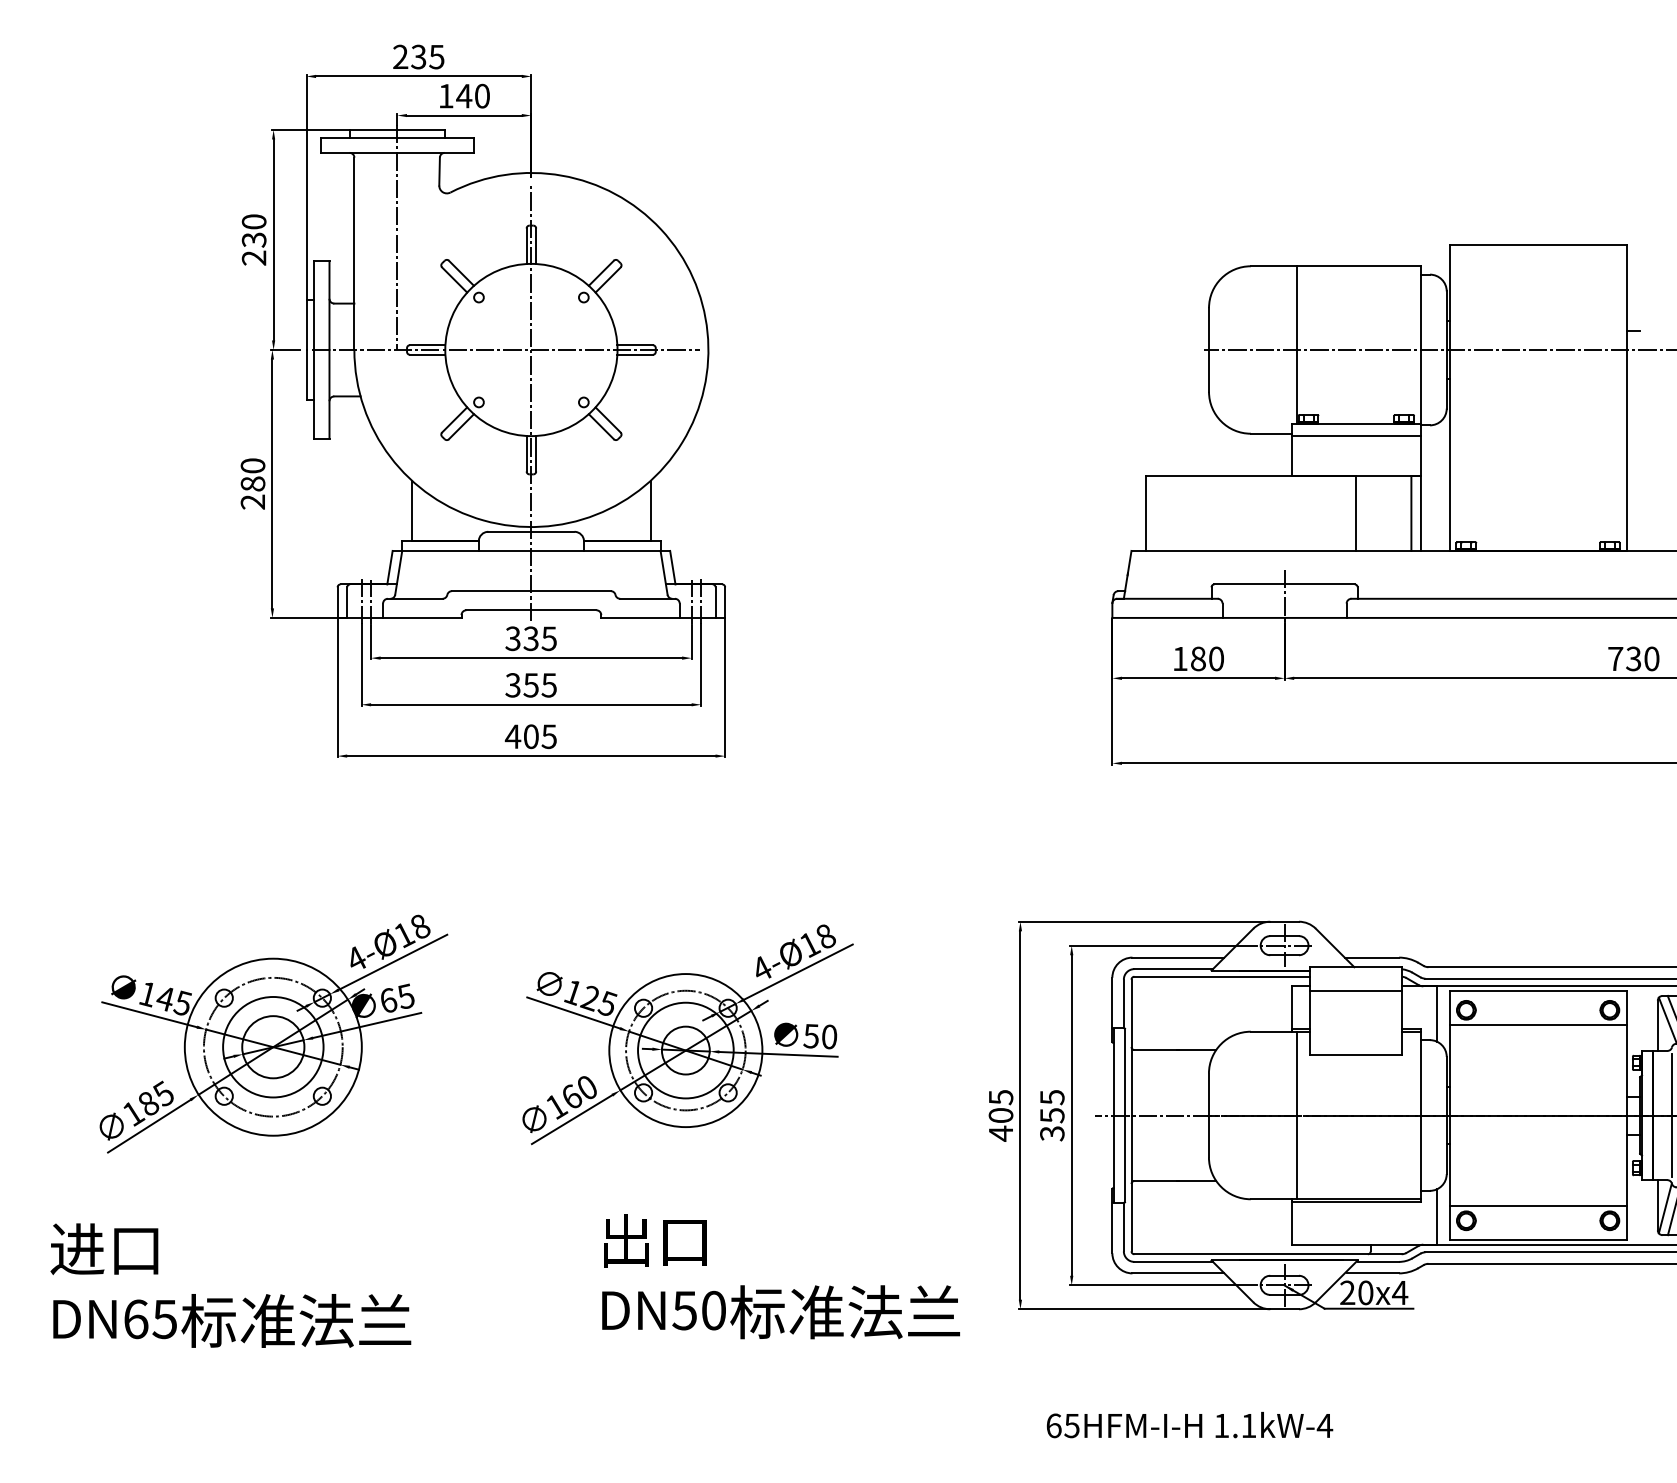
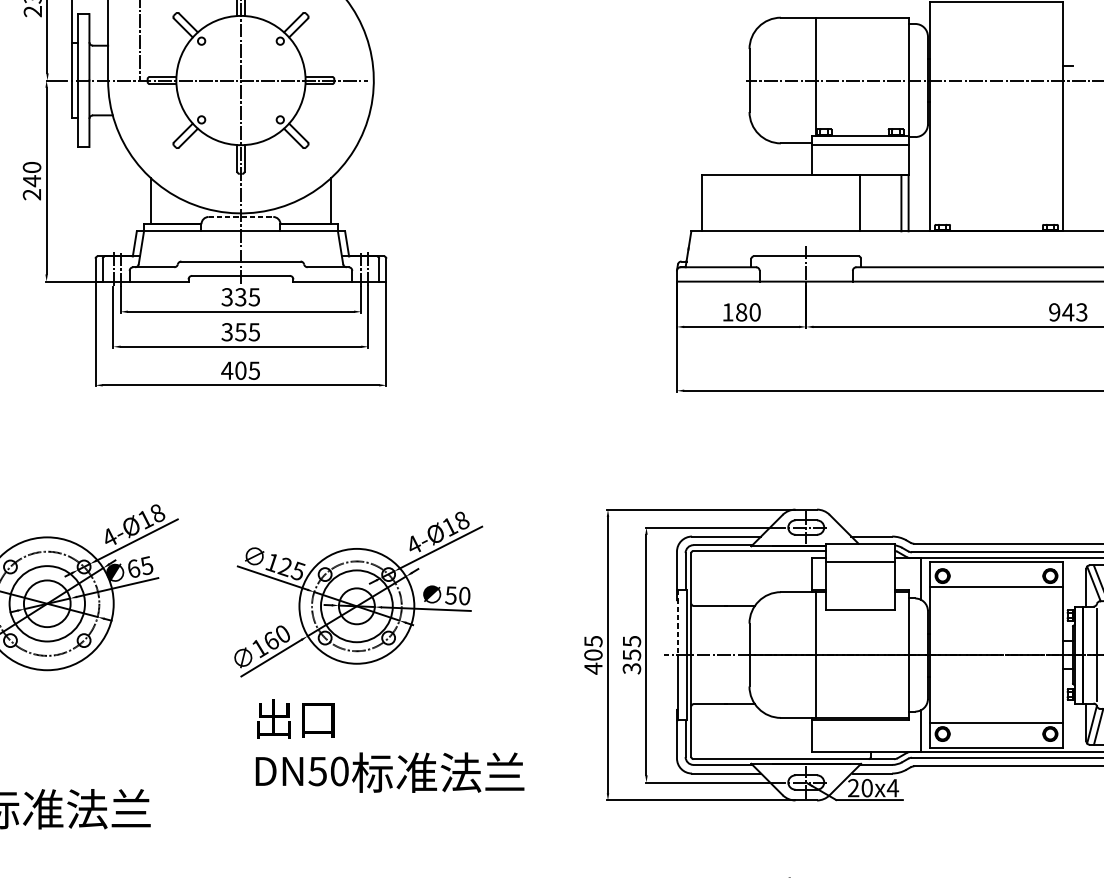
text: (252, 484) -> (31, 181), 280 -> 240
line: (531, 531) -> (241, 216), solid -> dashed
text: (1633, 658) -> (1068, 312), 730 -> 943
line: (1113, 1072) -> (677, 622), solid -> dashed
text: (780, 1276) -> (389, 745), moved

